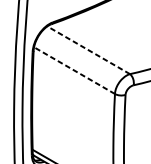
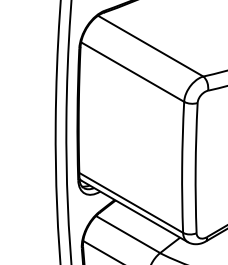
line: (88, 50) -> (150, 46), dashed -> solid
line: (74, 70) -> (132, 71), dashed -> solid

